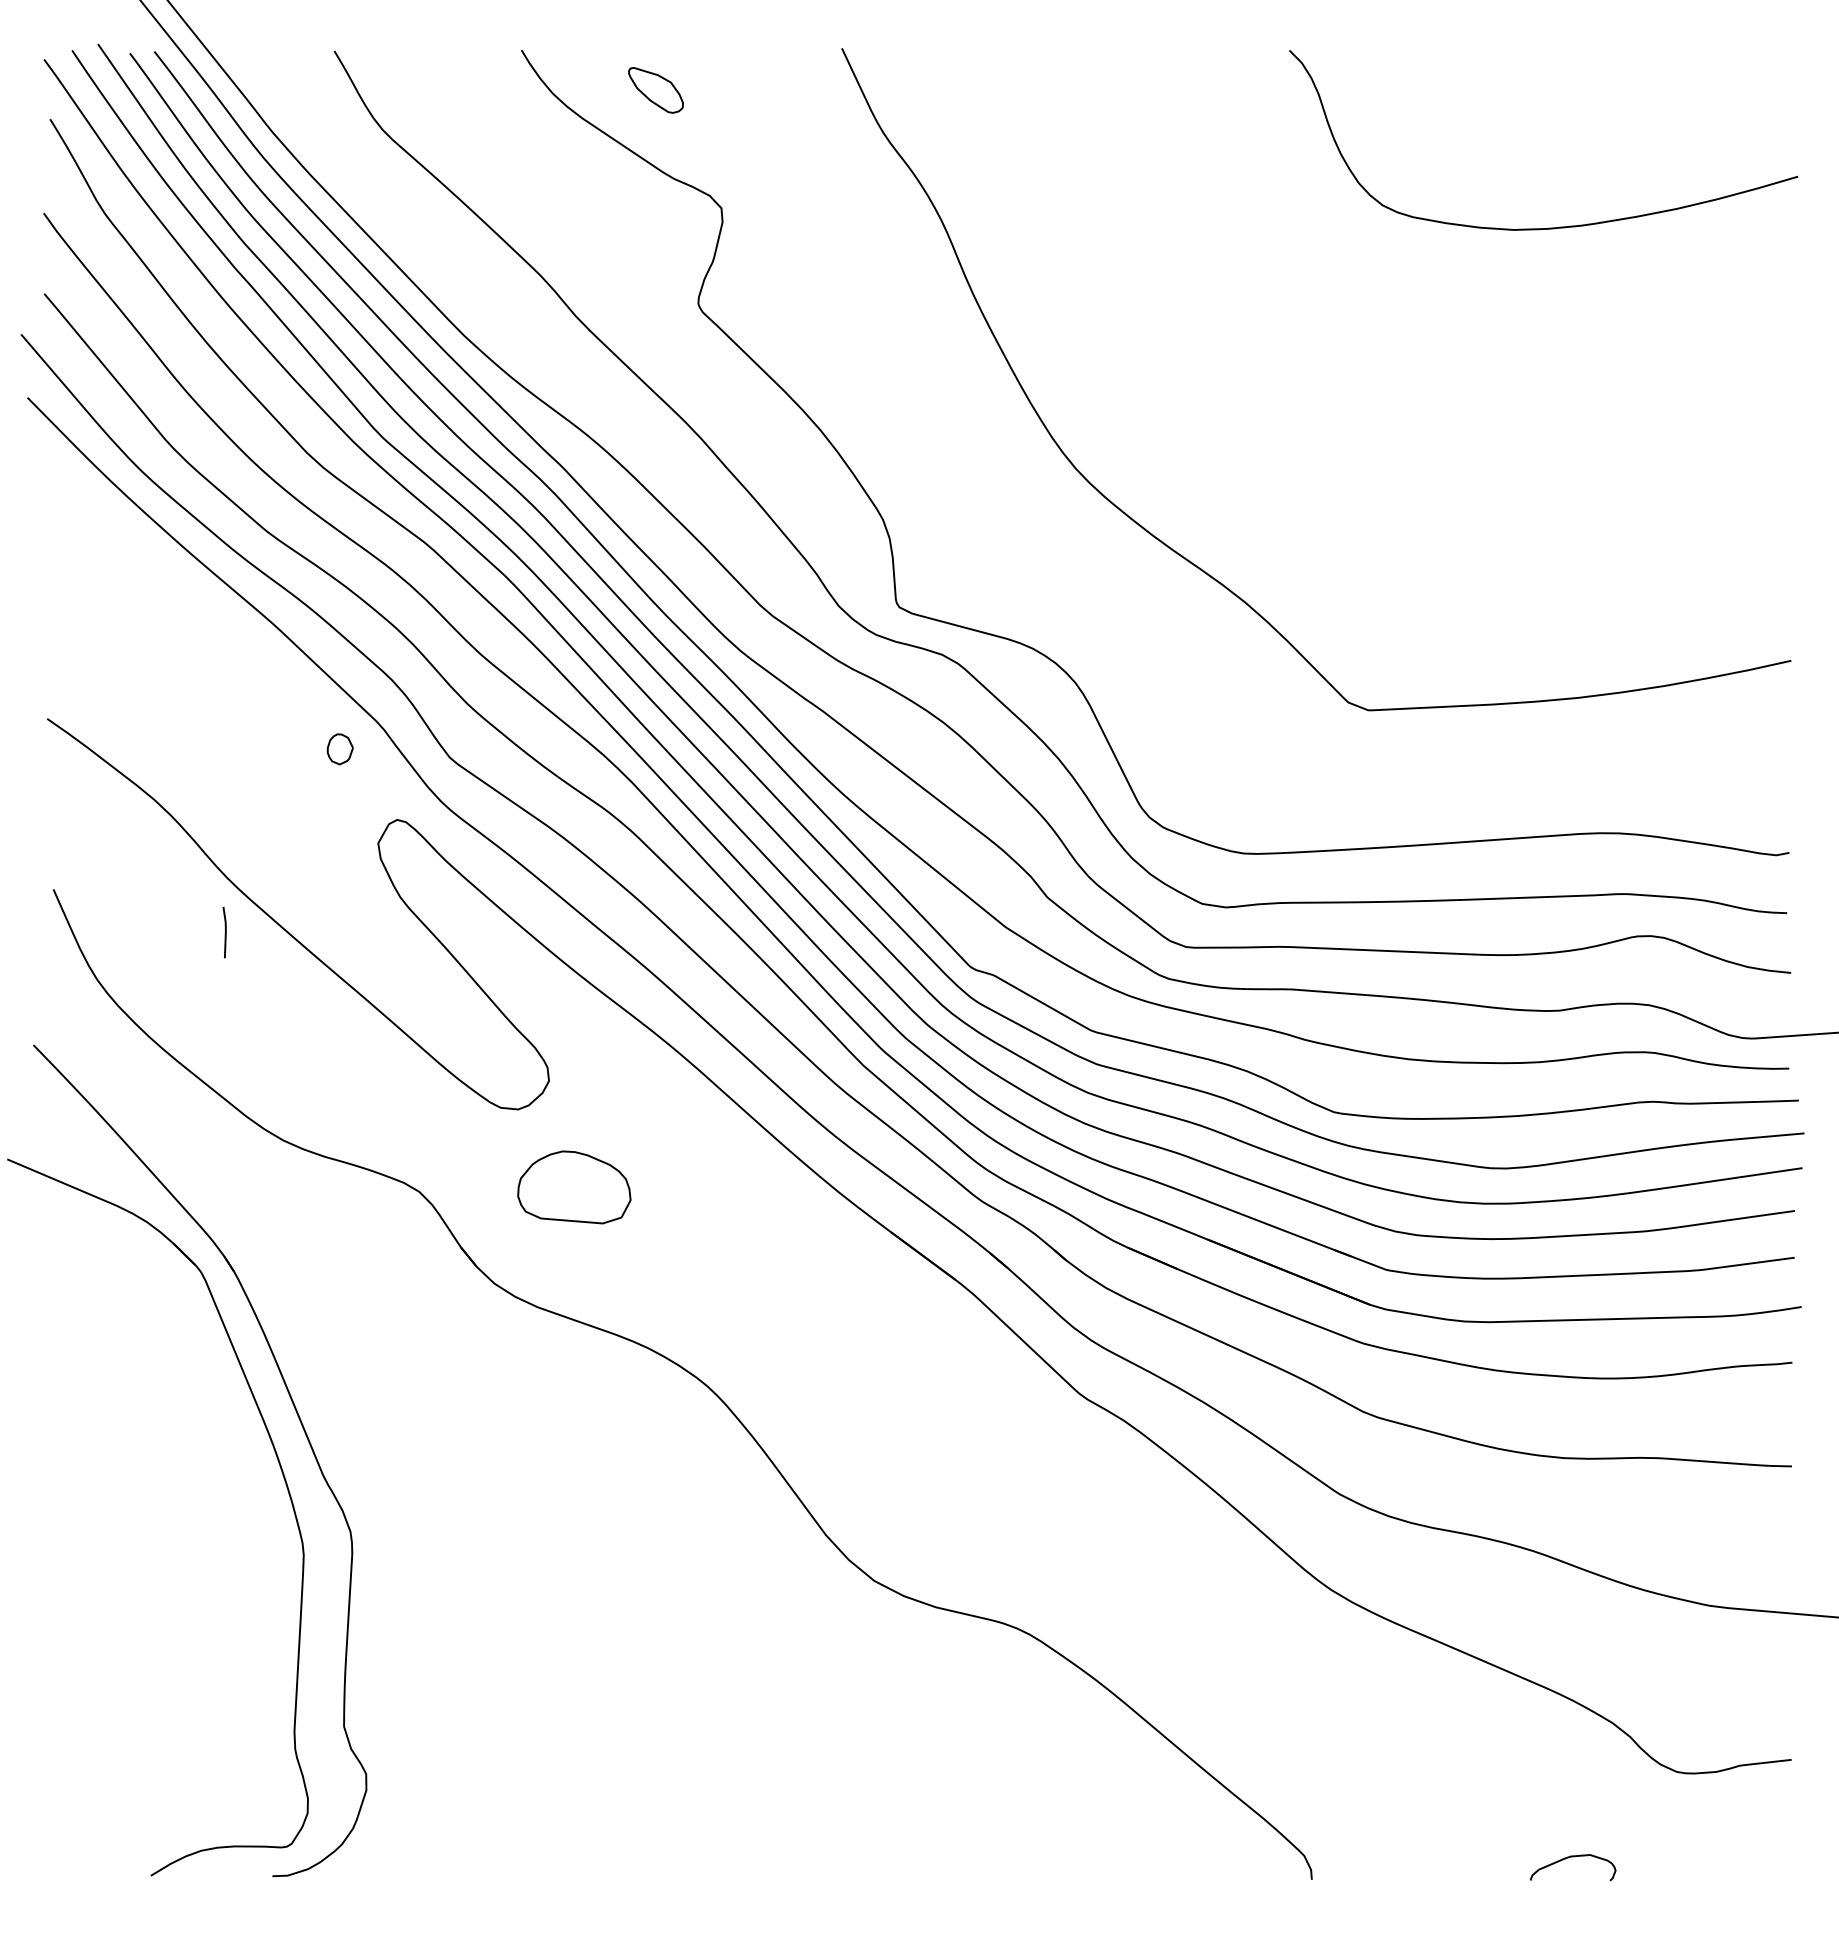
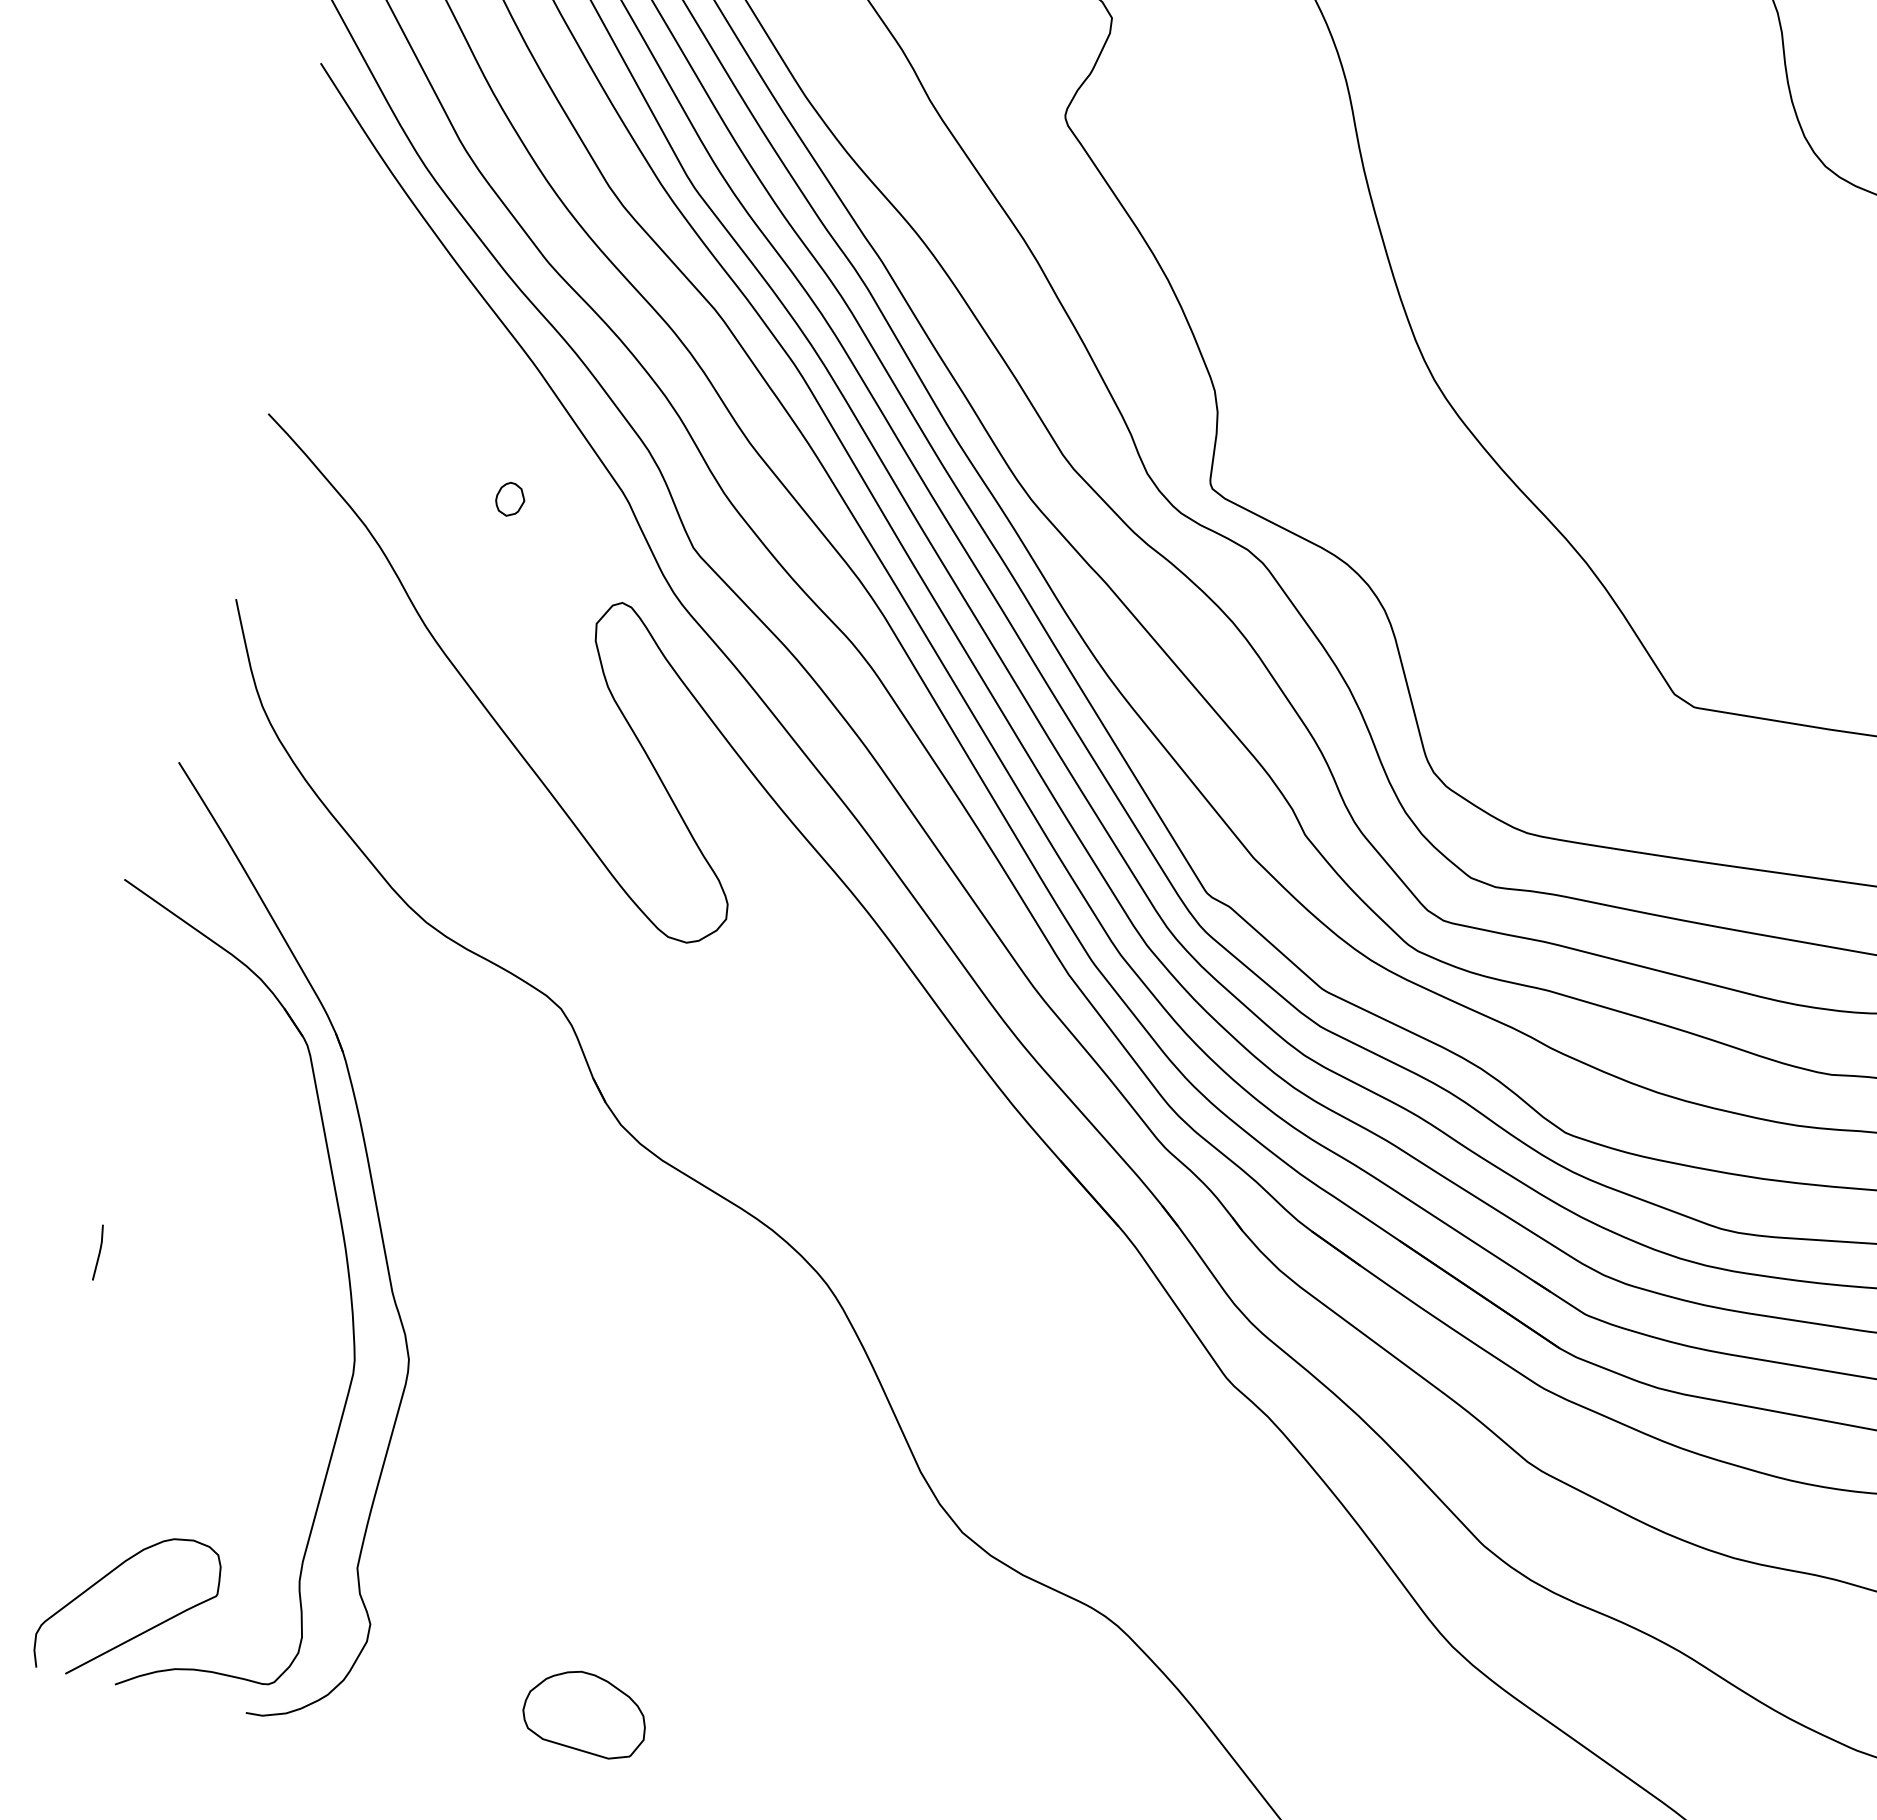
part: (339, 749) -> (509, 499), moved
line: (225, 932) -> (99, 1252), moved
part: (574, 1187) -> (586, 1713), moved
curve: (164, 1824) -> (141, 1632), added

